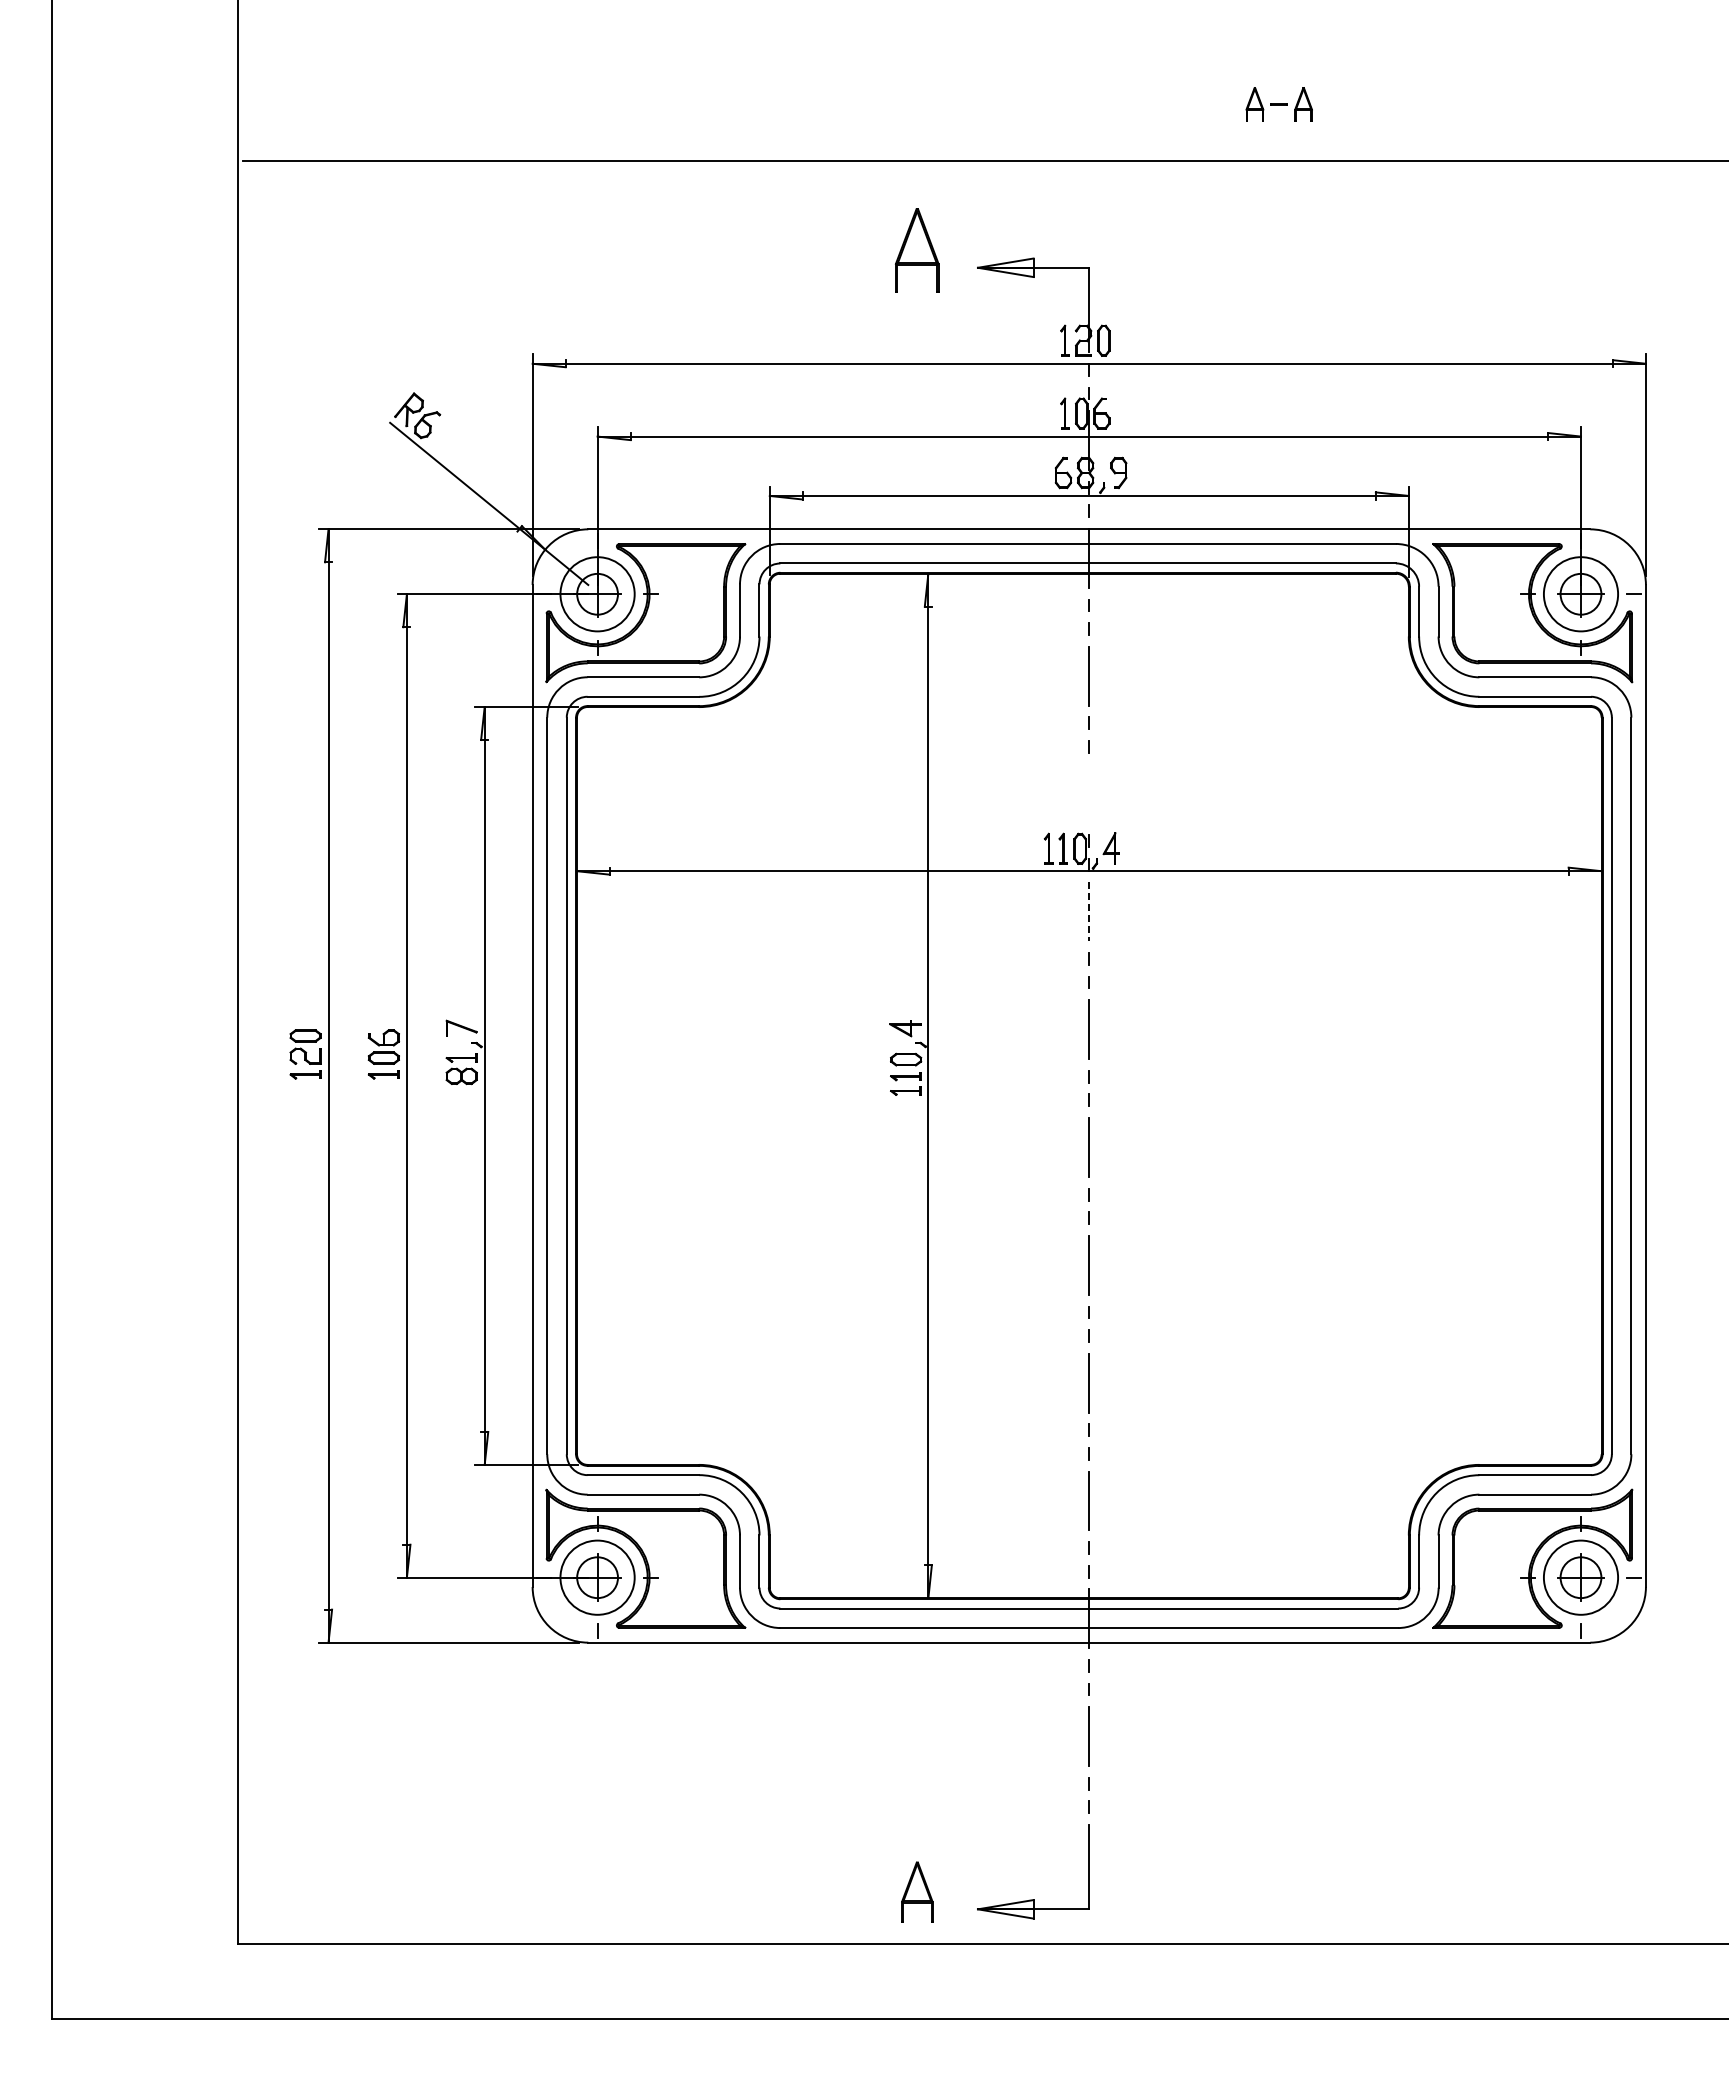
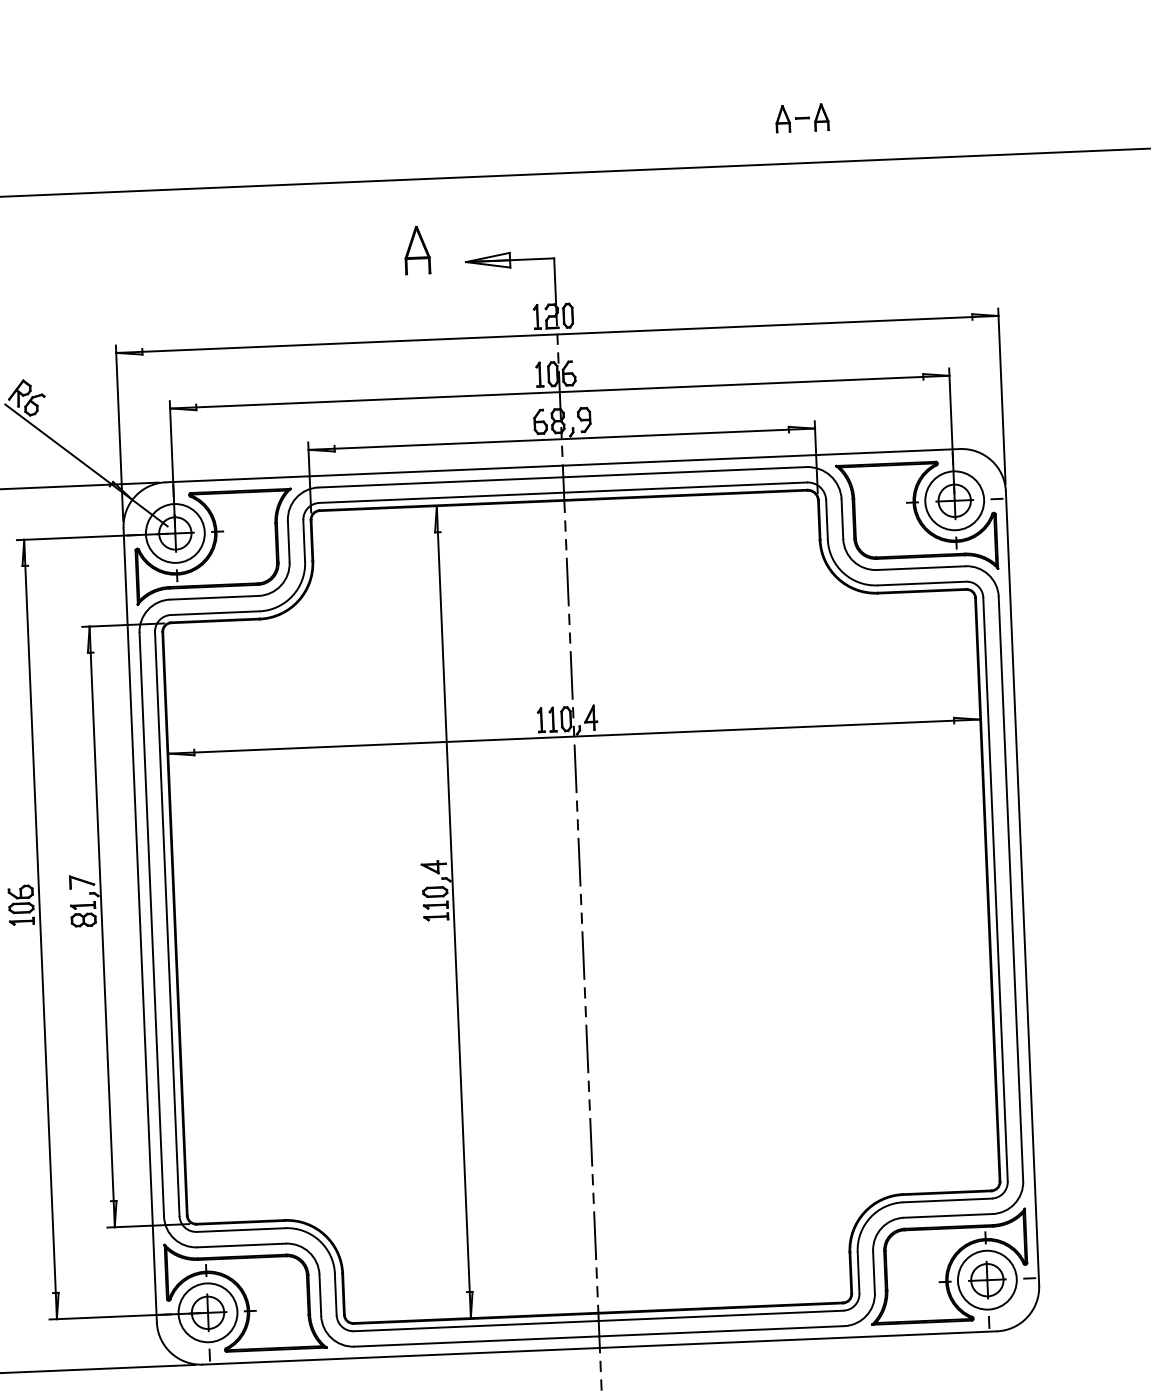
part: (1278, 104) -> (801, 118), moved
part: (917, 250) -> (417, 250), size x0.71
line: (1089, 793) -> (571, 675), added
line: (1089, 912) -> (575, 769), dashed -> solid

